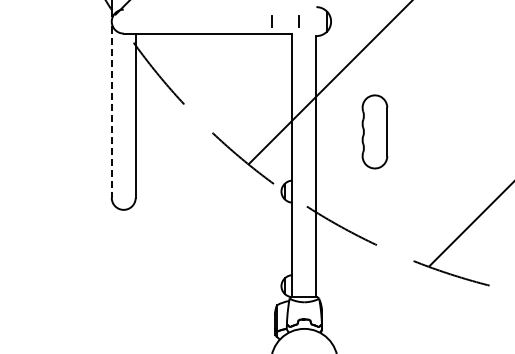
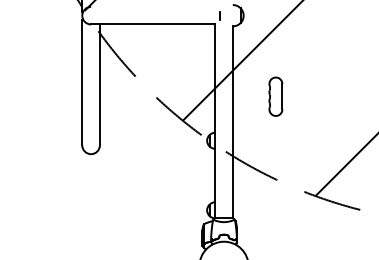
line: (271, 21) -> (199, 15), removed
line: (111, 112) -> (82, 82), dashed -> solid
part: (374, 131) -> (275, 96), size x0.71

